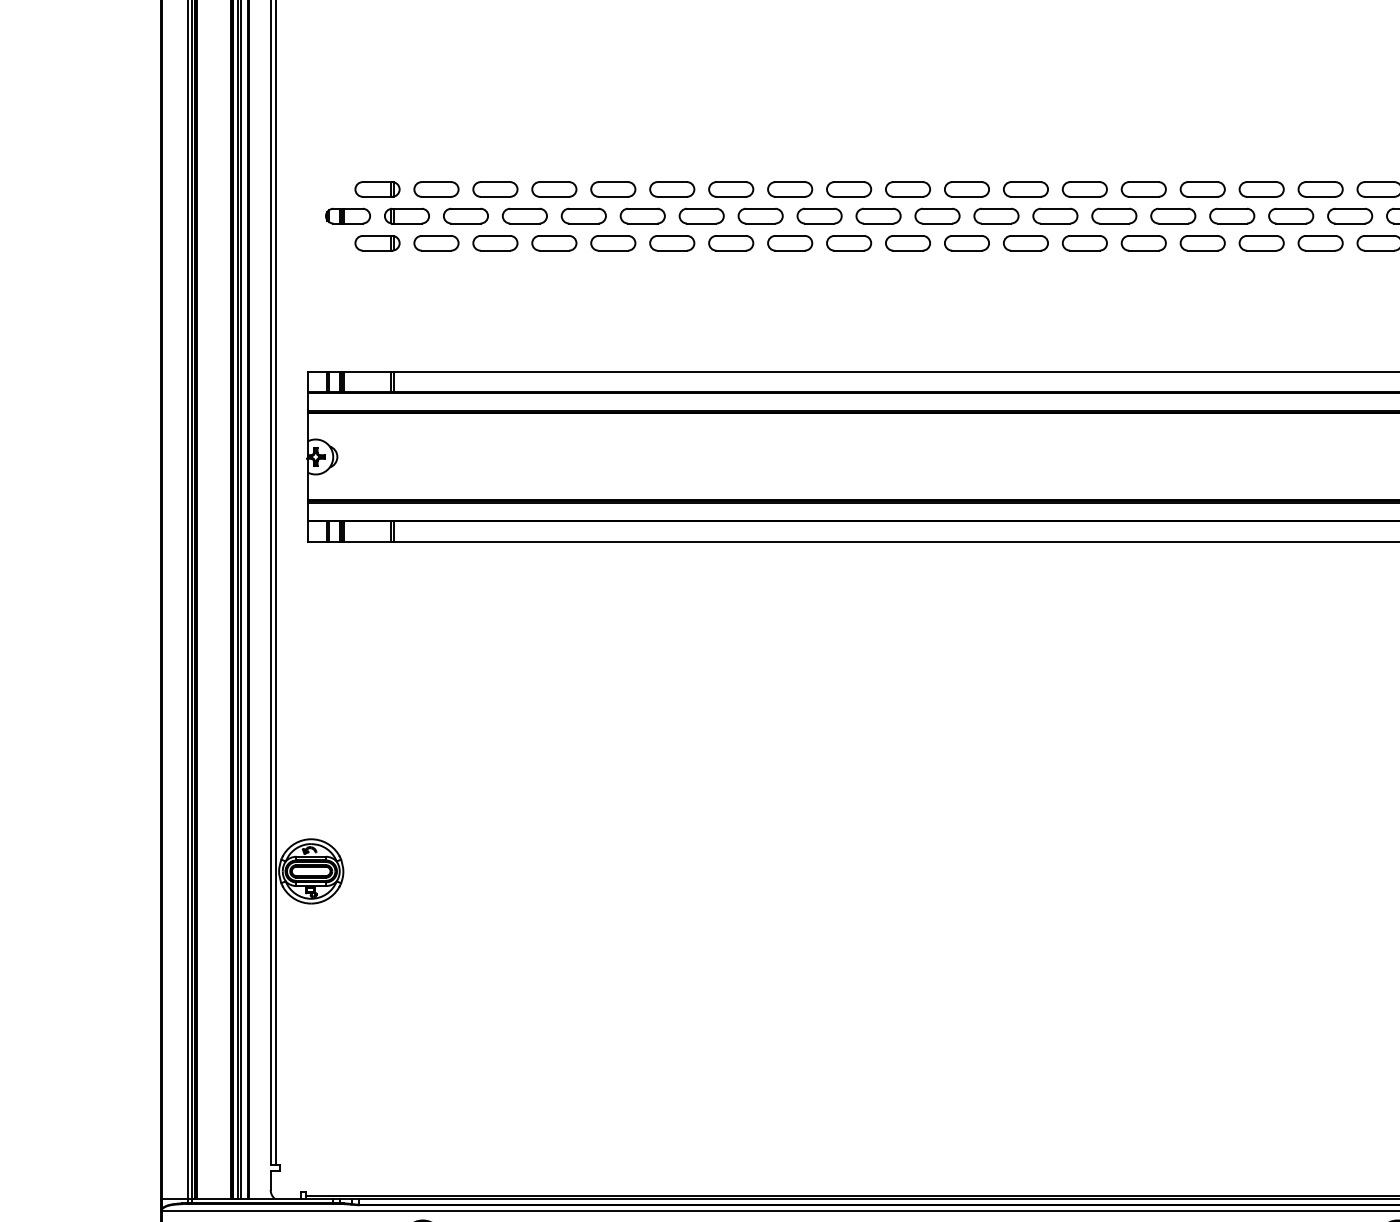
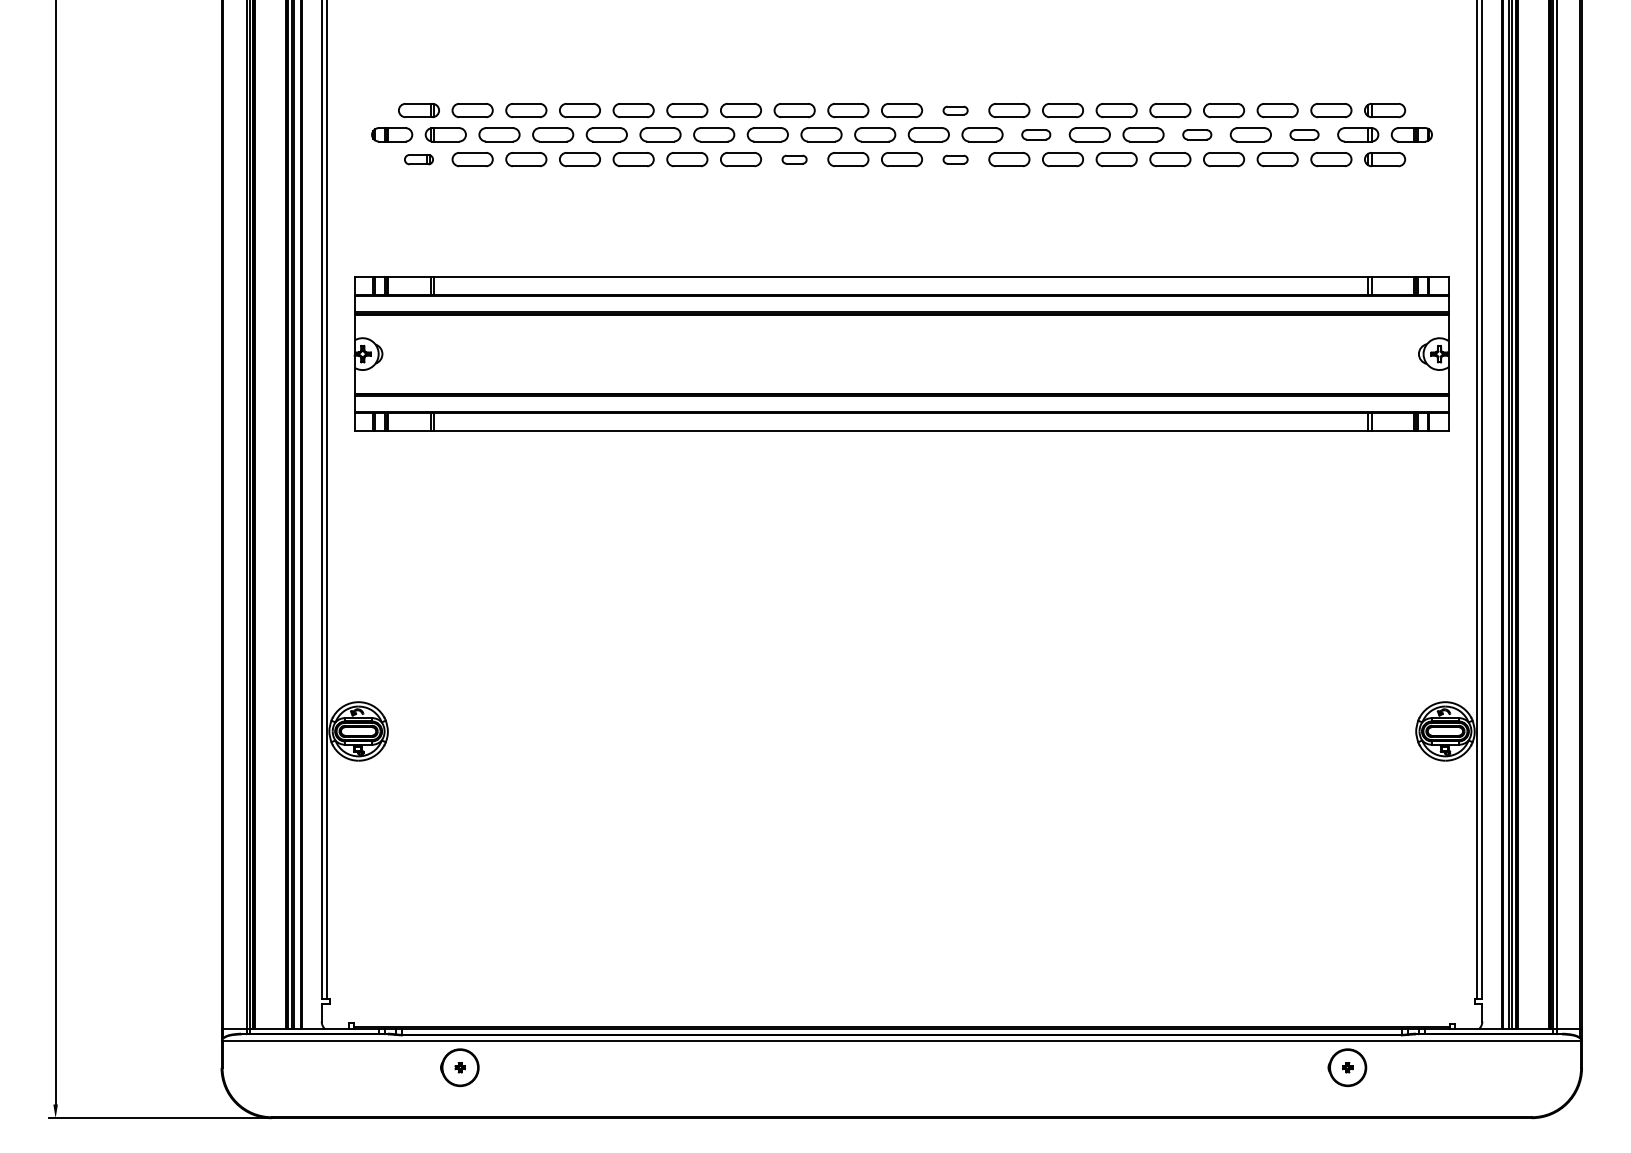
part: (966, 189) -> (955, 110), size x0.6
part: (1055, 215) -> (1036, 134), size x0.7
part: (1232, 215) -> (1197, 134), size x0.7
part: (1350, 215) -> (1304, 134), size x0.7
part: (376, 243) -> (418, 159), size x0.7
part: (789, 243) -> (794, 159), size x0.6
part: (966, 243) -> (955, 159), size x0.6

